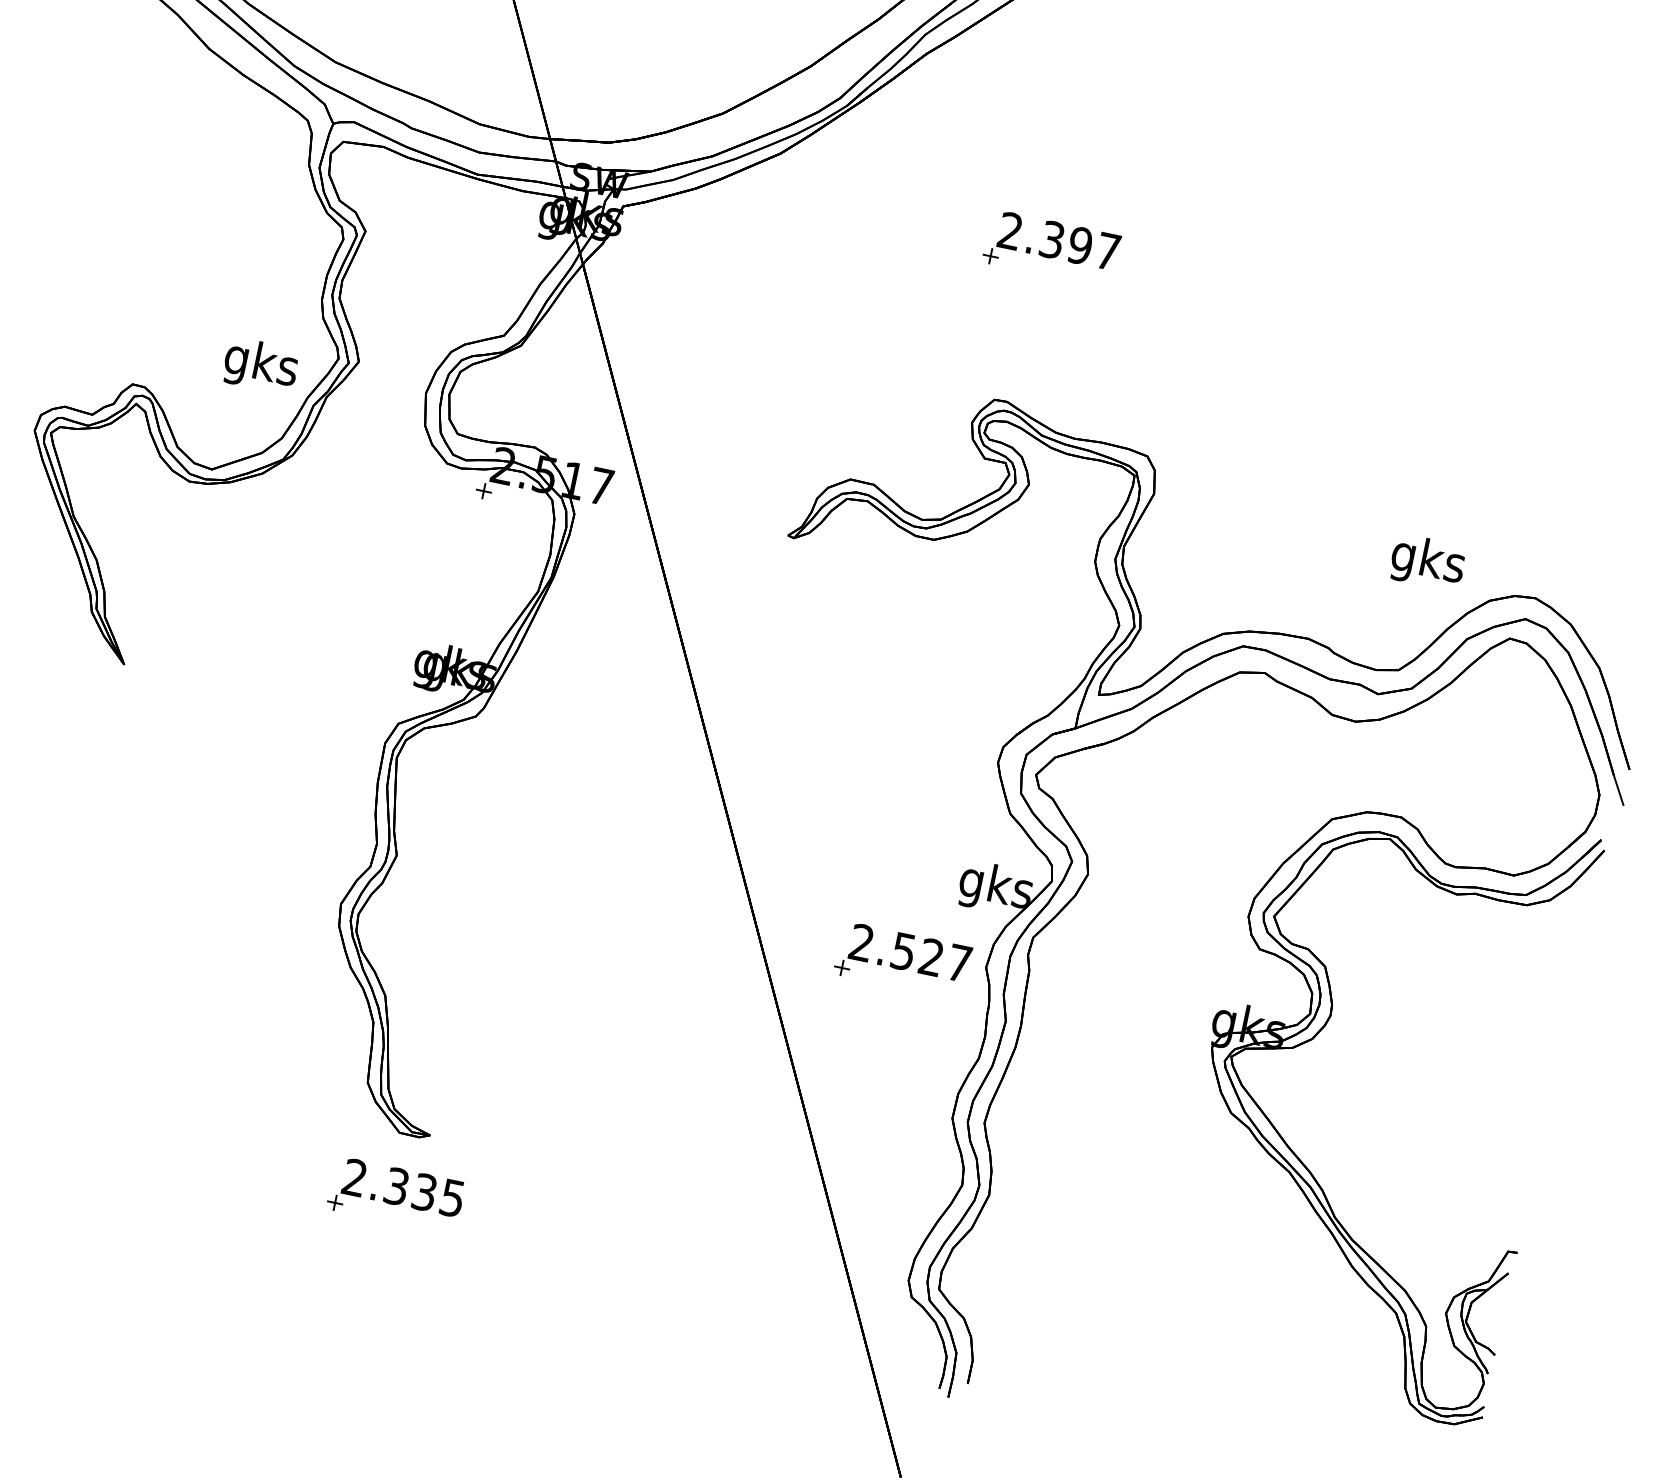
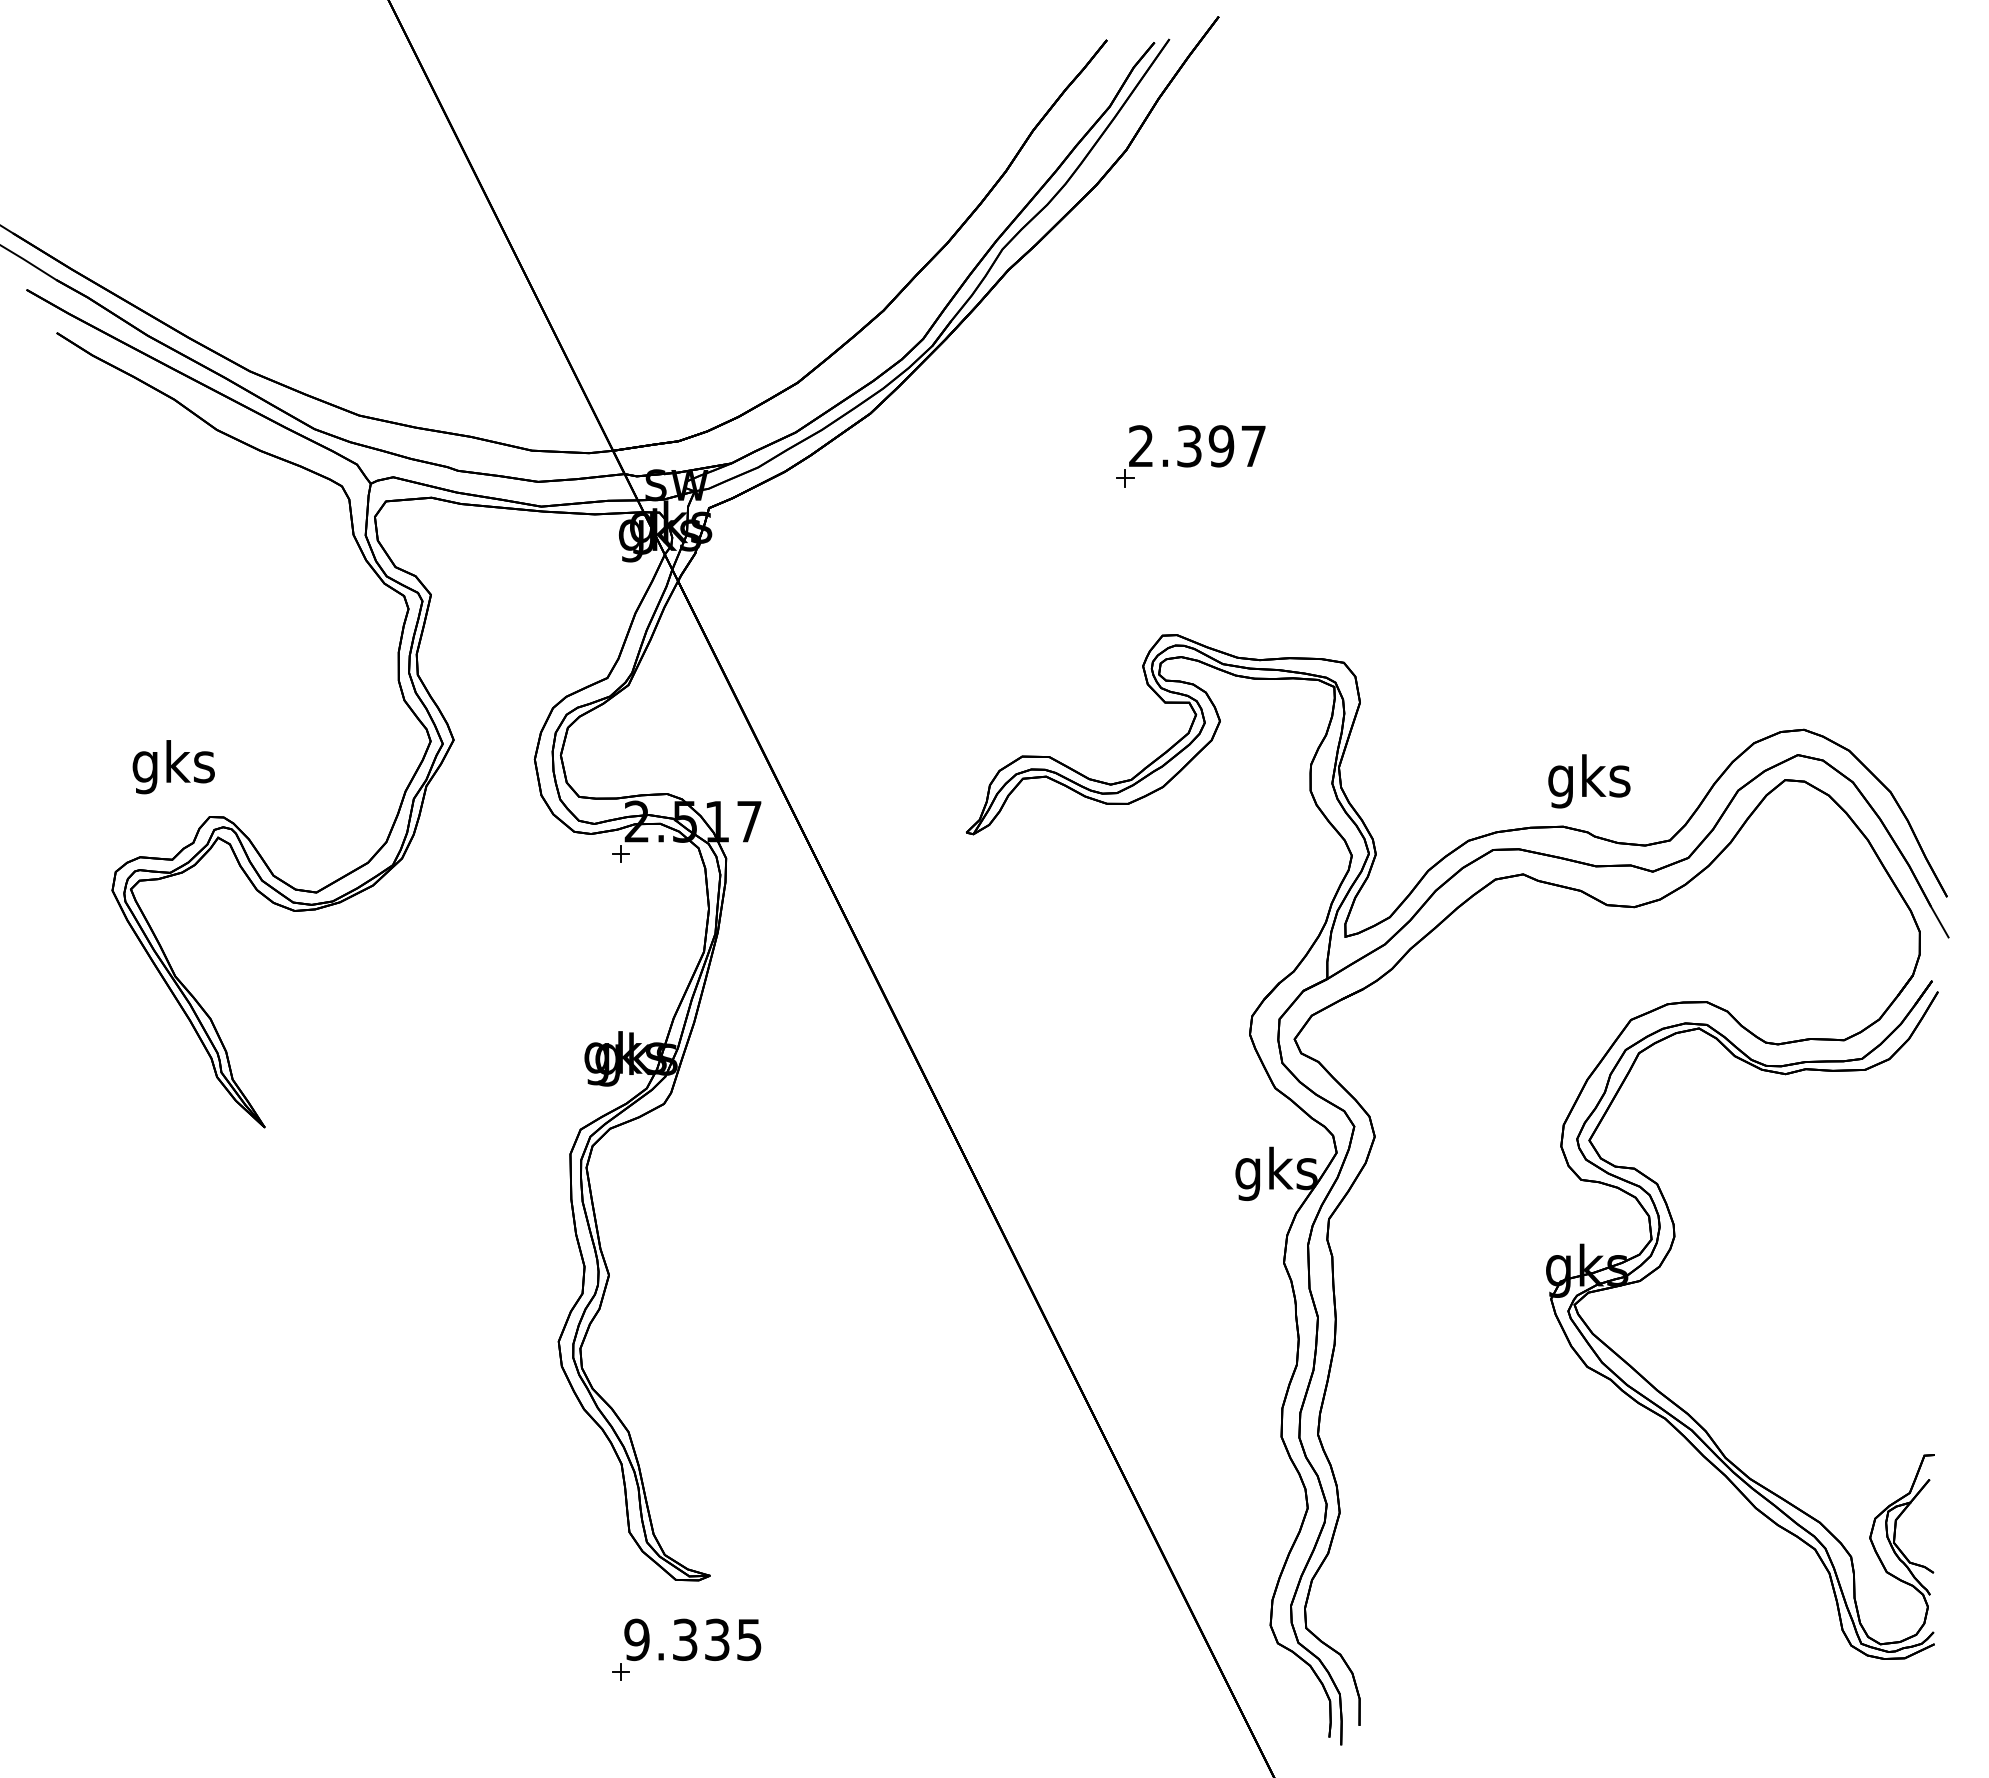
text: (260, 366) -> (173, 767), moved
text: (1427, 562) -> (1589, 781), moved
part: (902, 960) -> (1190, 1274), removed
text: (354, 1177) -> (636, 1639), 2.335 -> 9.335

